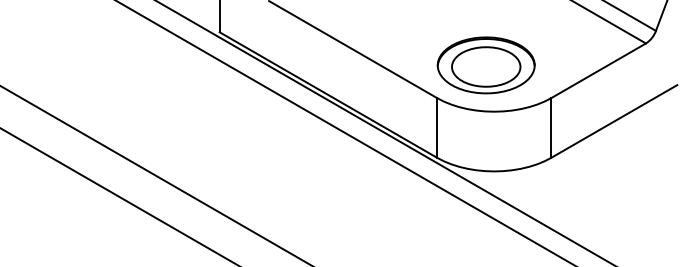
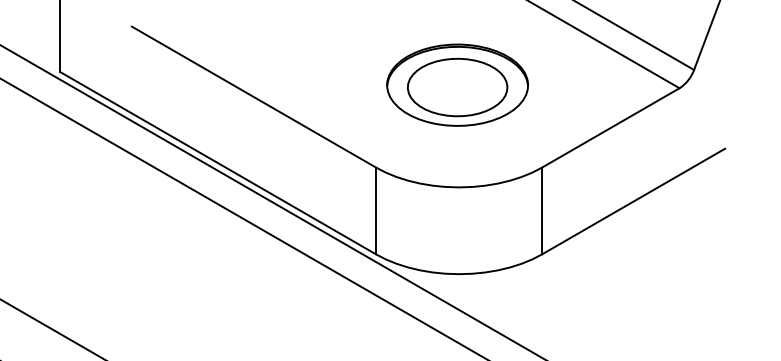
part: (485, 65) -> (456, 85), moved

